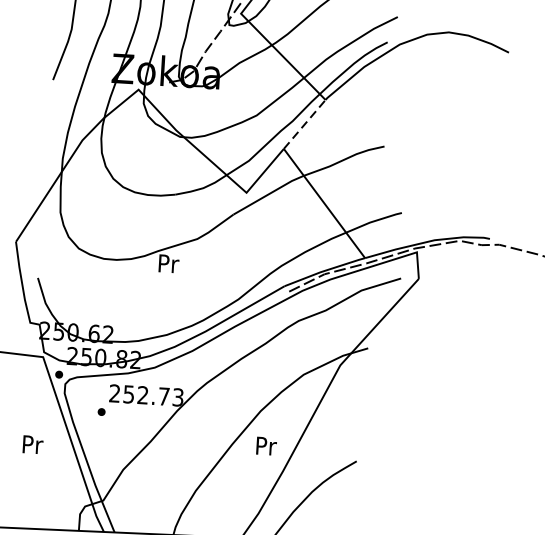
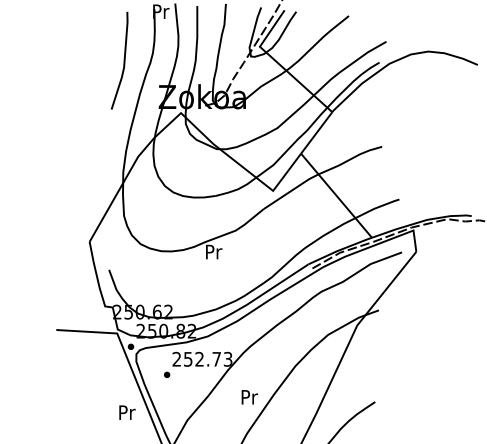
line: (304, 123) -> (316, 132), dashed -> solid
text: (33, 444) -> (127, 412), moved
text: (266, 446) -> (249, 397), moved

